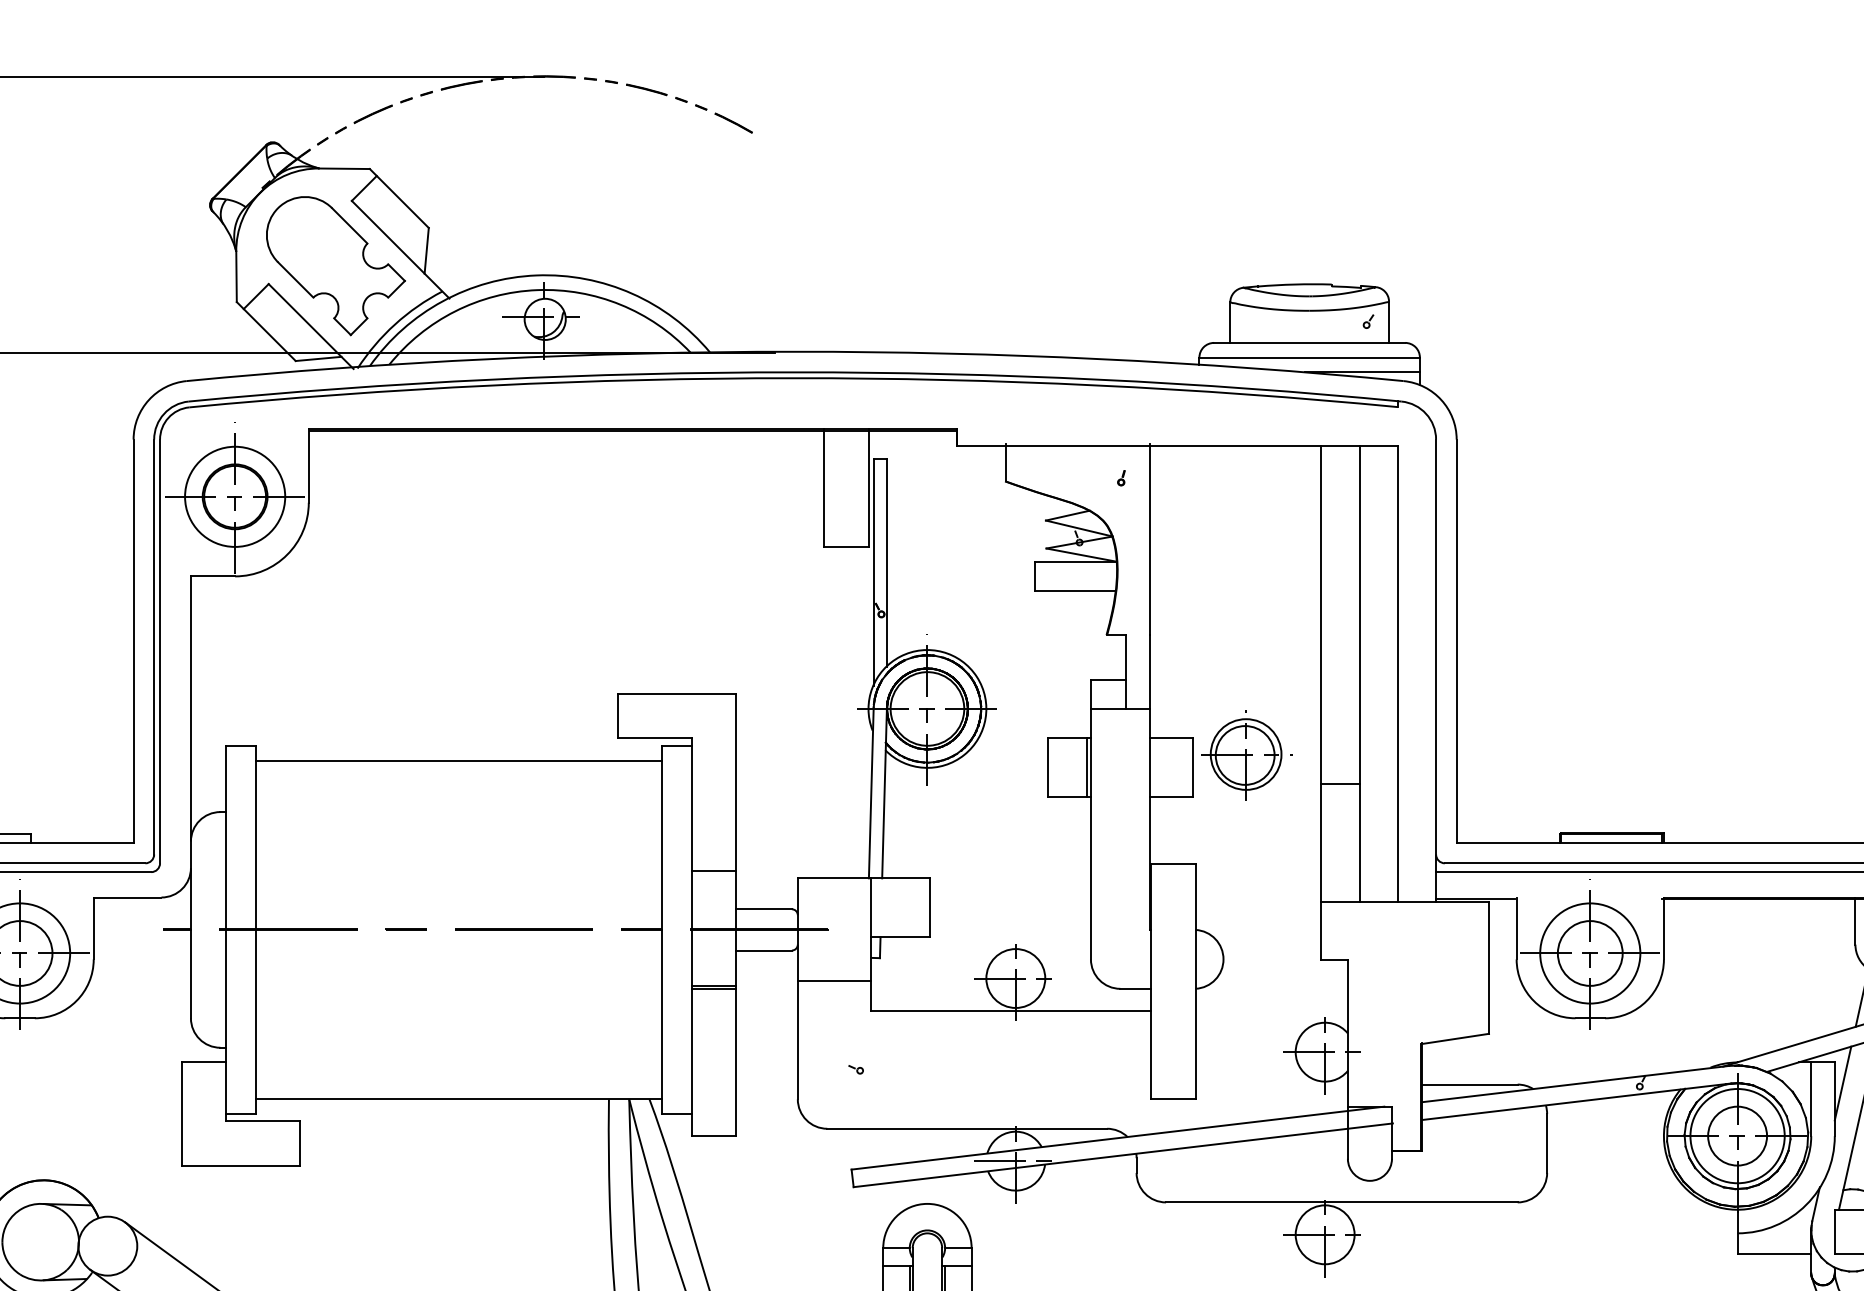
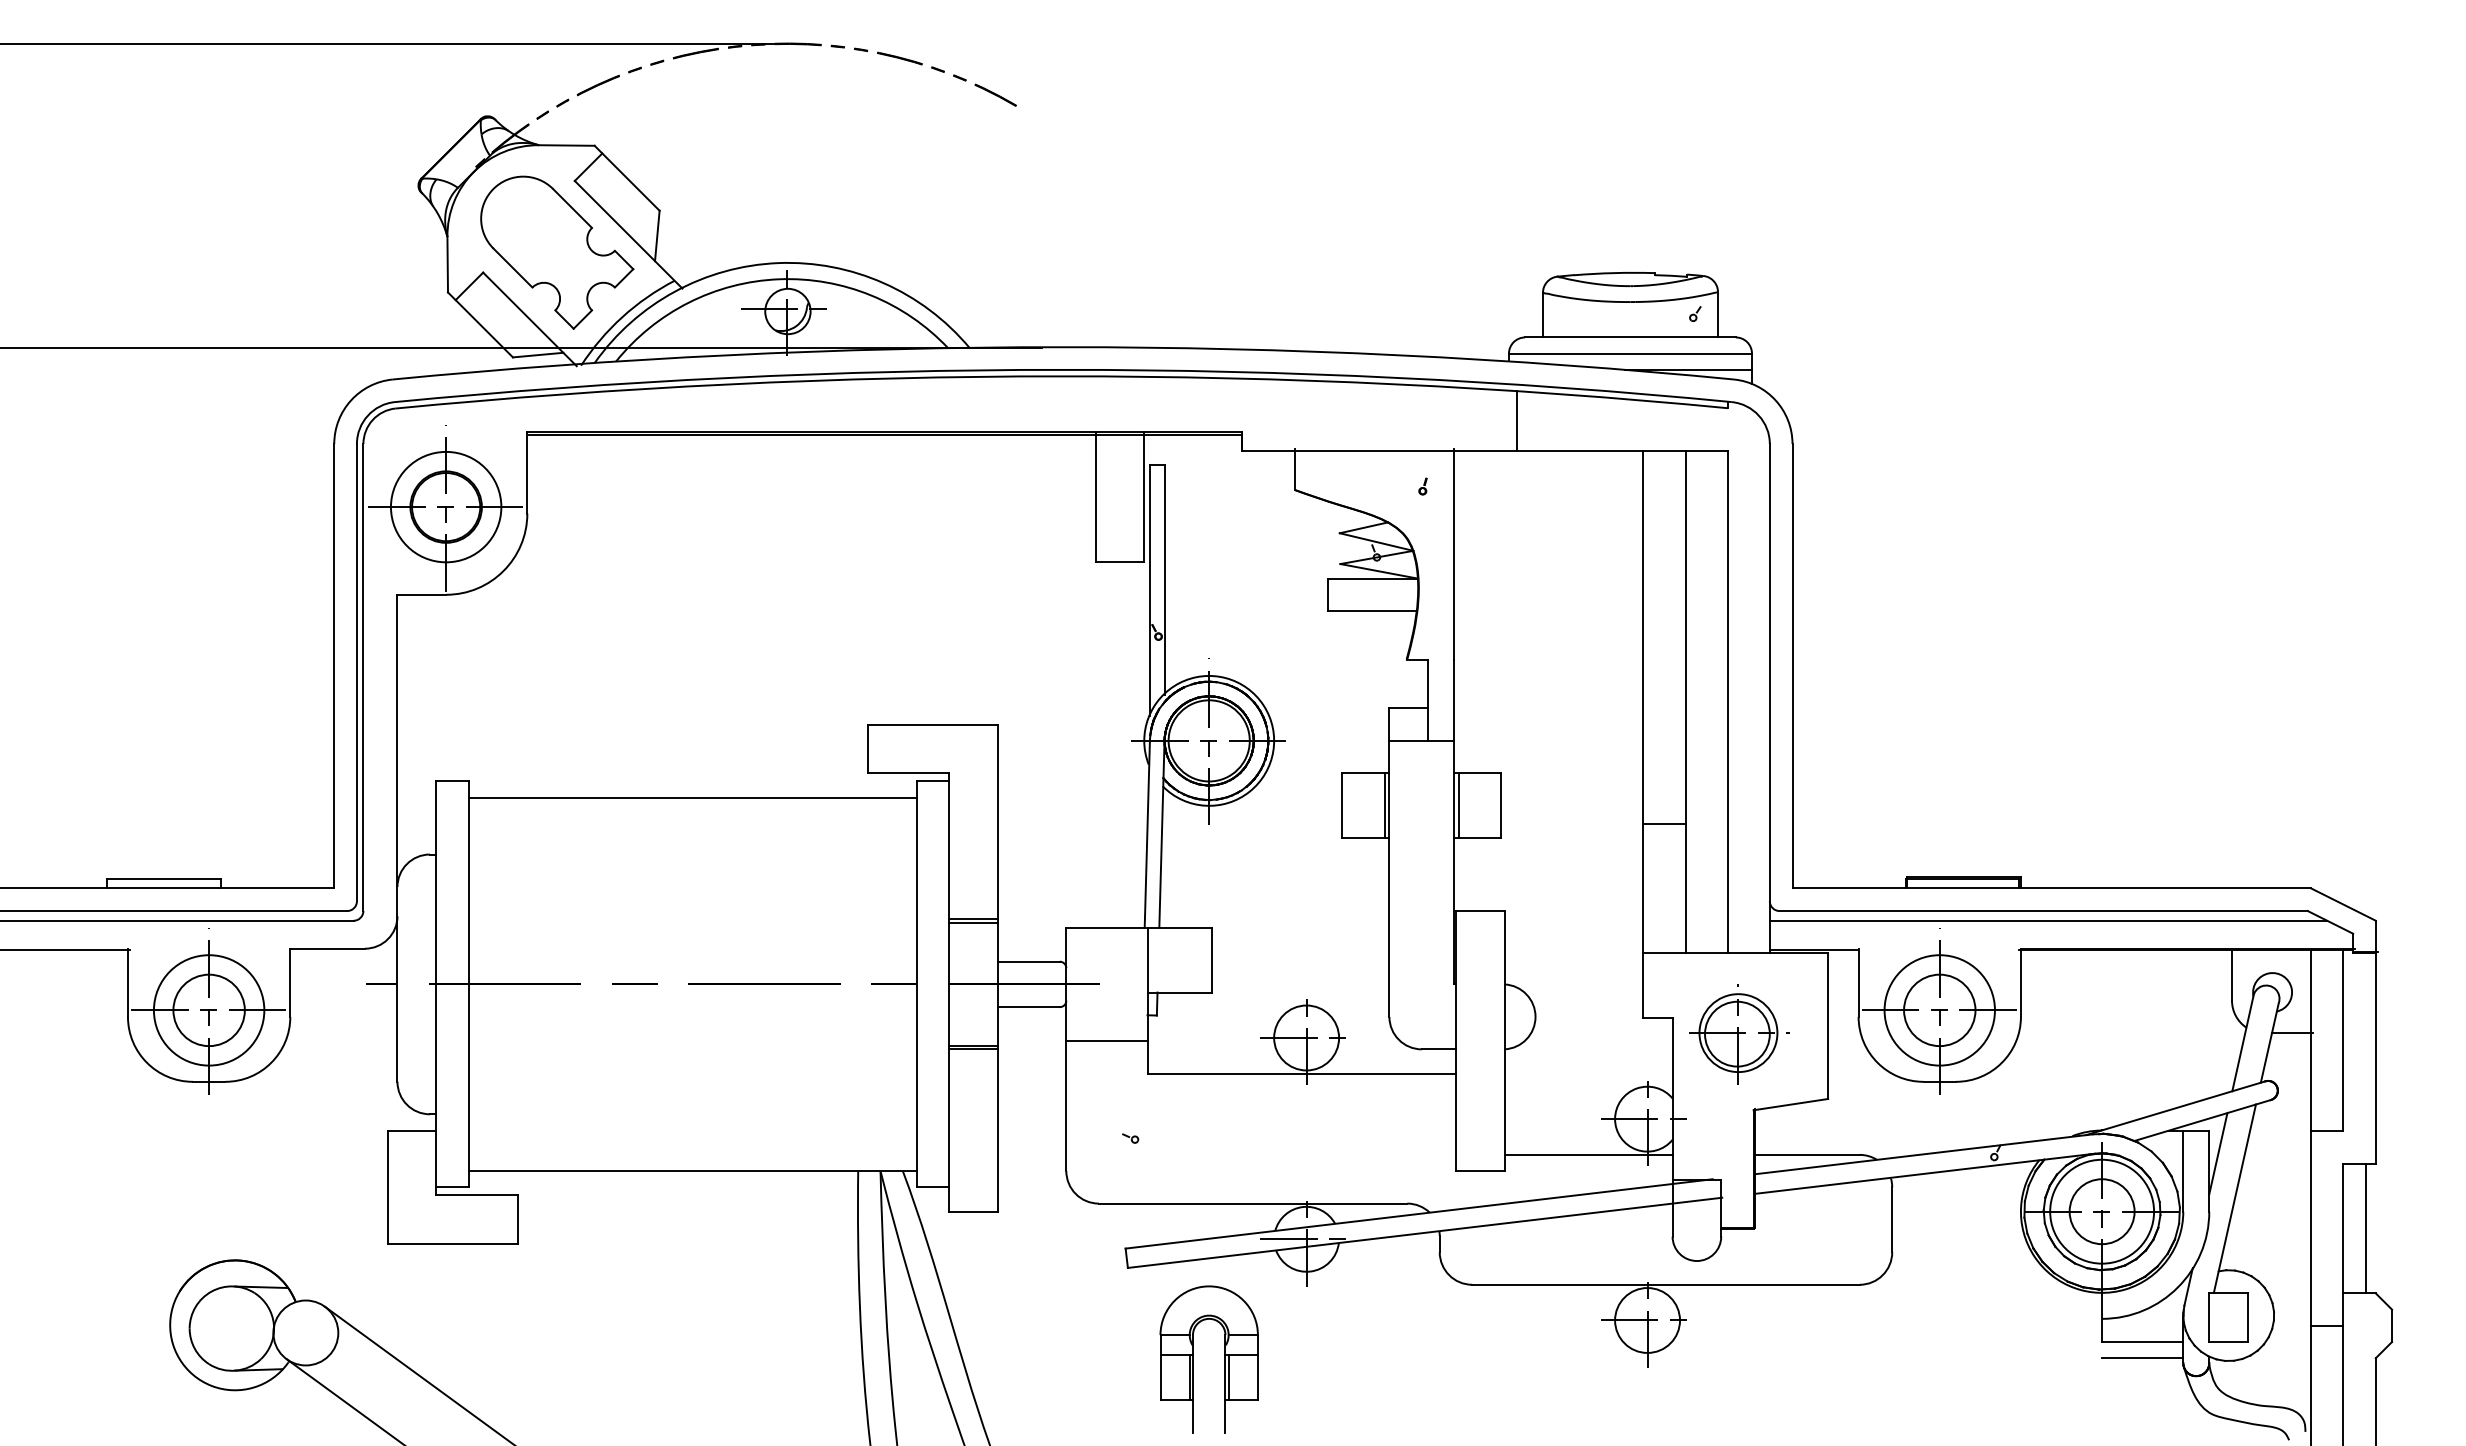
line: (1207, 418) -> (1517, 420), added
part: (1247, 755) -> (1739, 1034), moved
line: (1154, 767) -> (1459, 805), added
line: (713, 873) -> (973, 922), added
line: (1271, 1084) -> (1588, 1154), added
line: (1774, 1268) -> (2142, 1357), added

